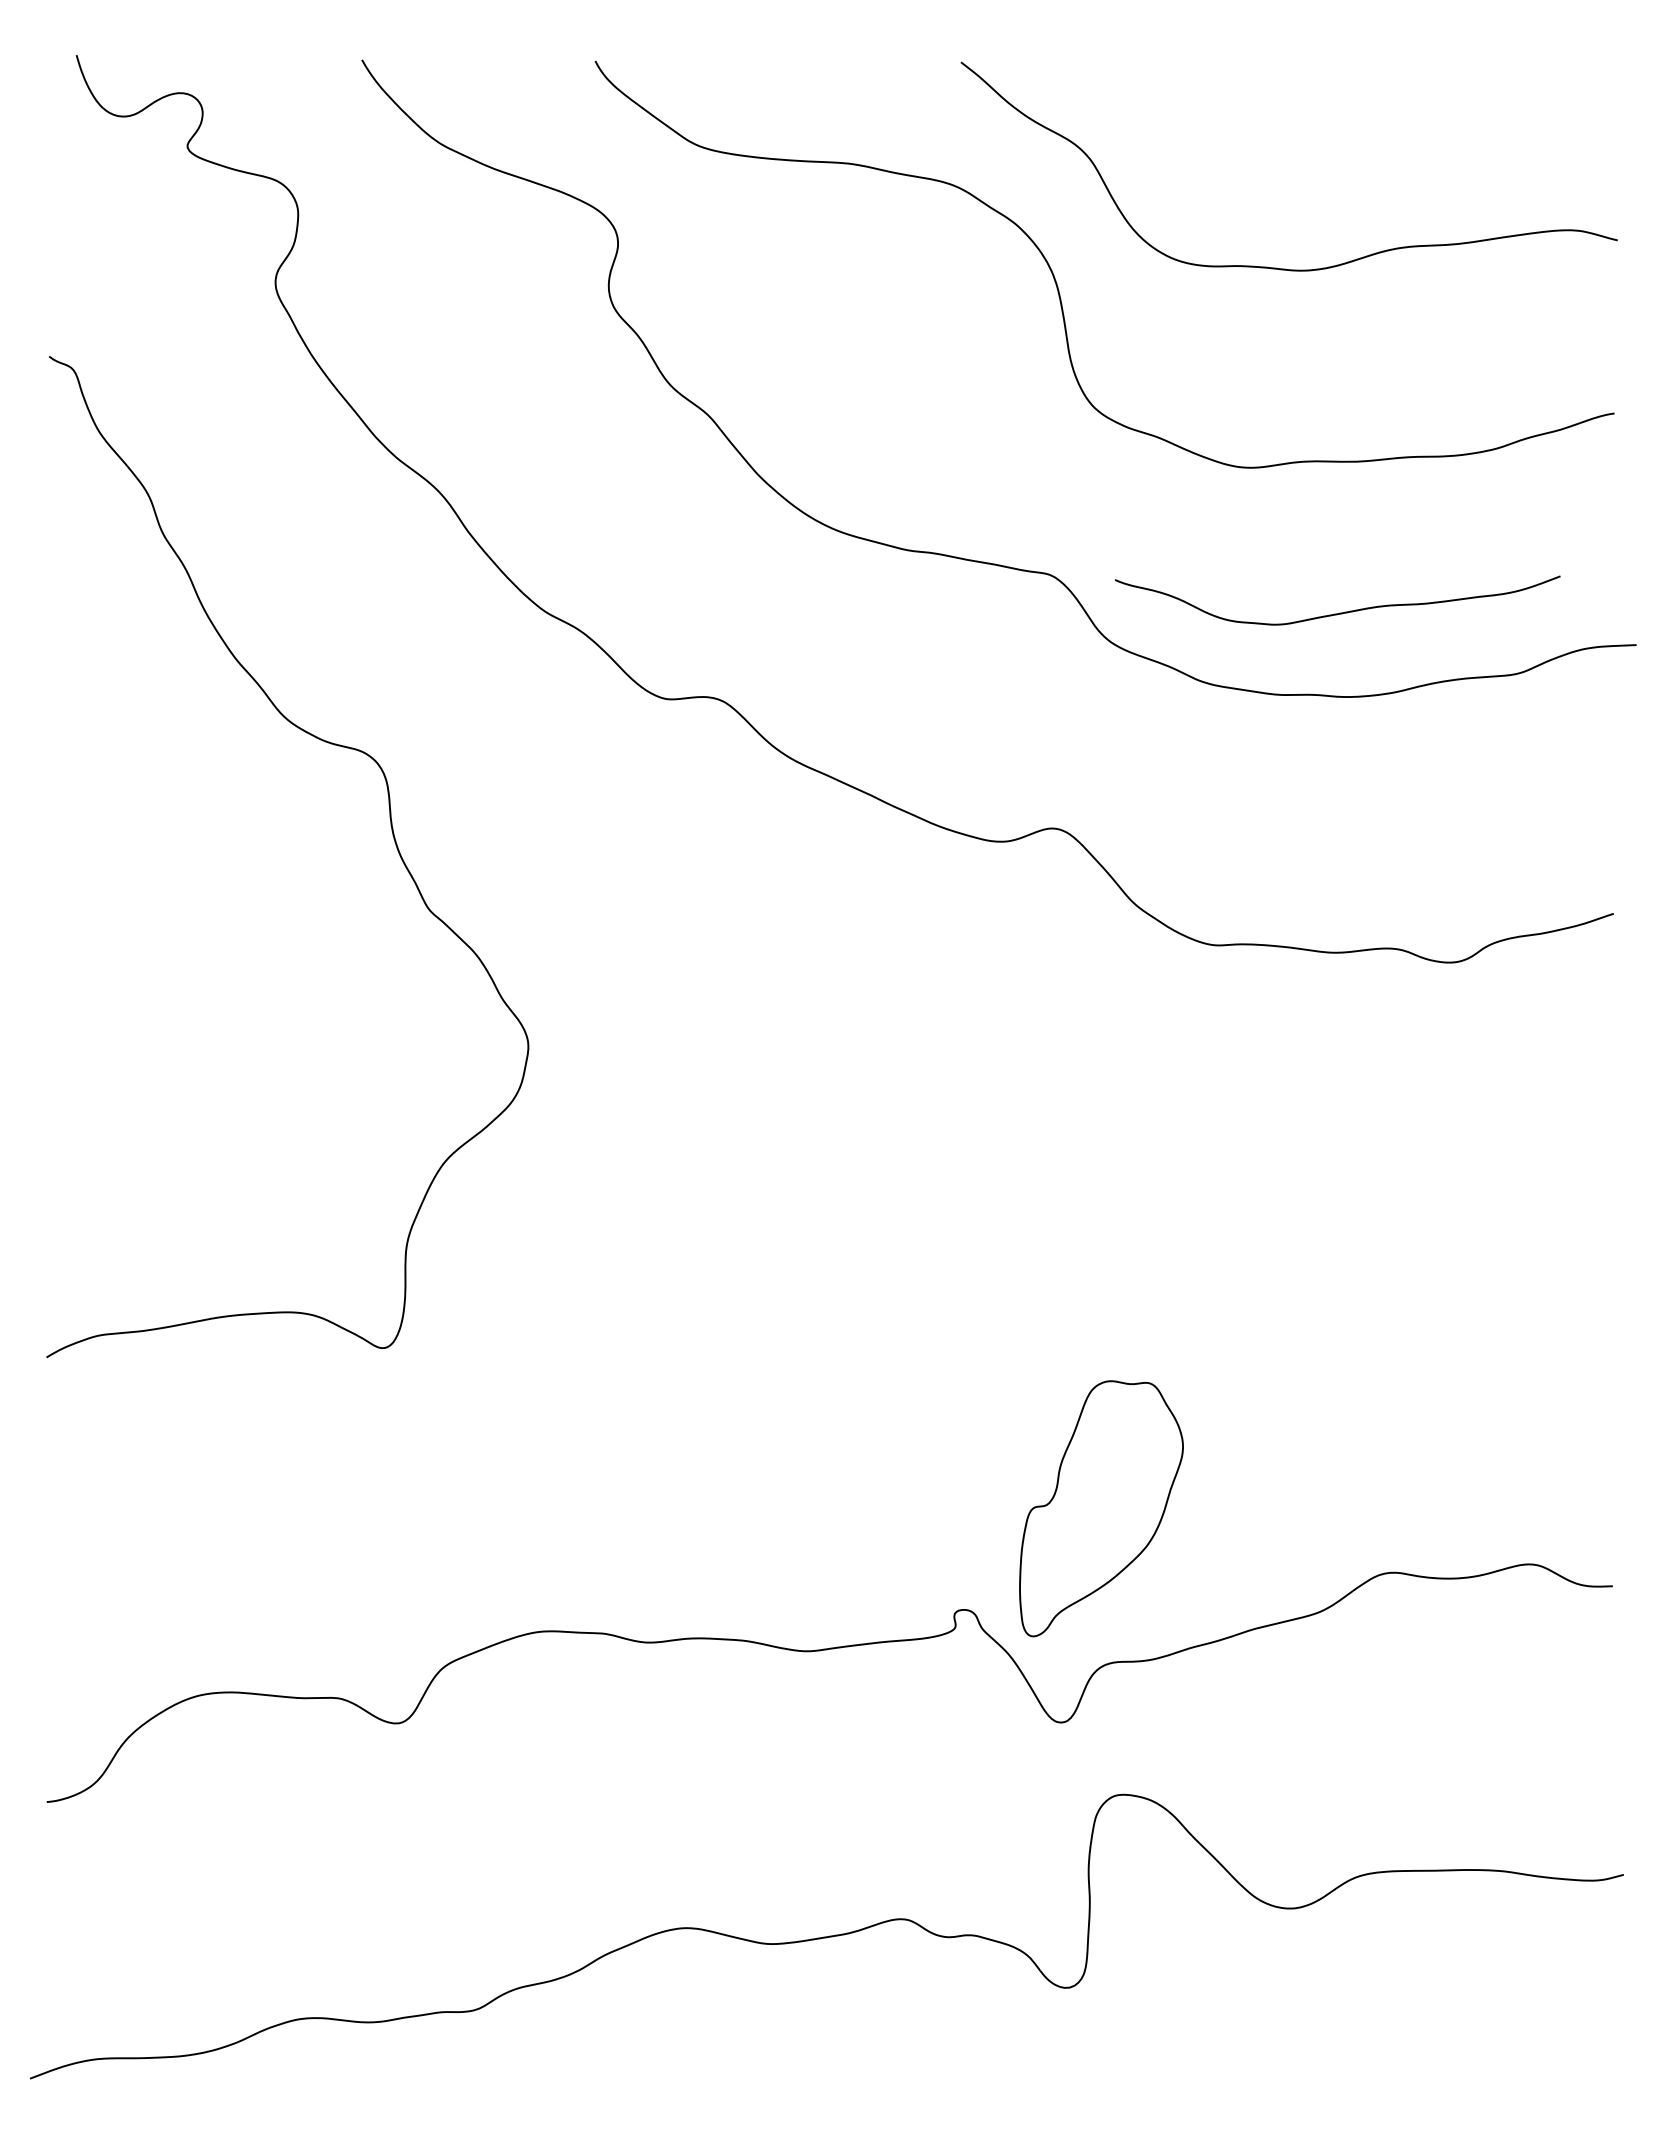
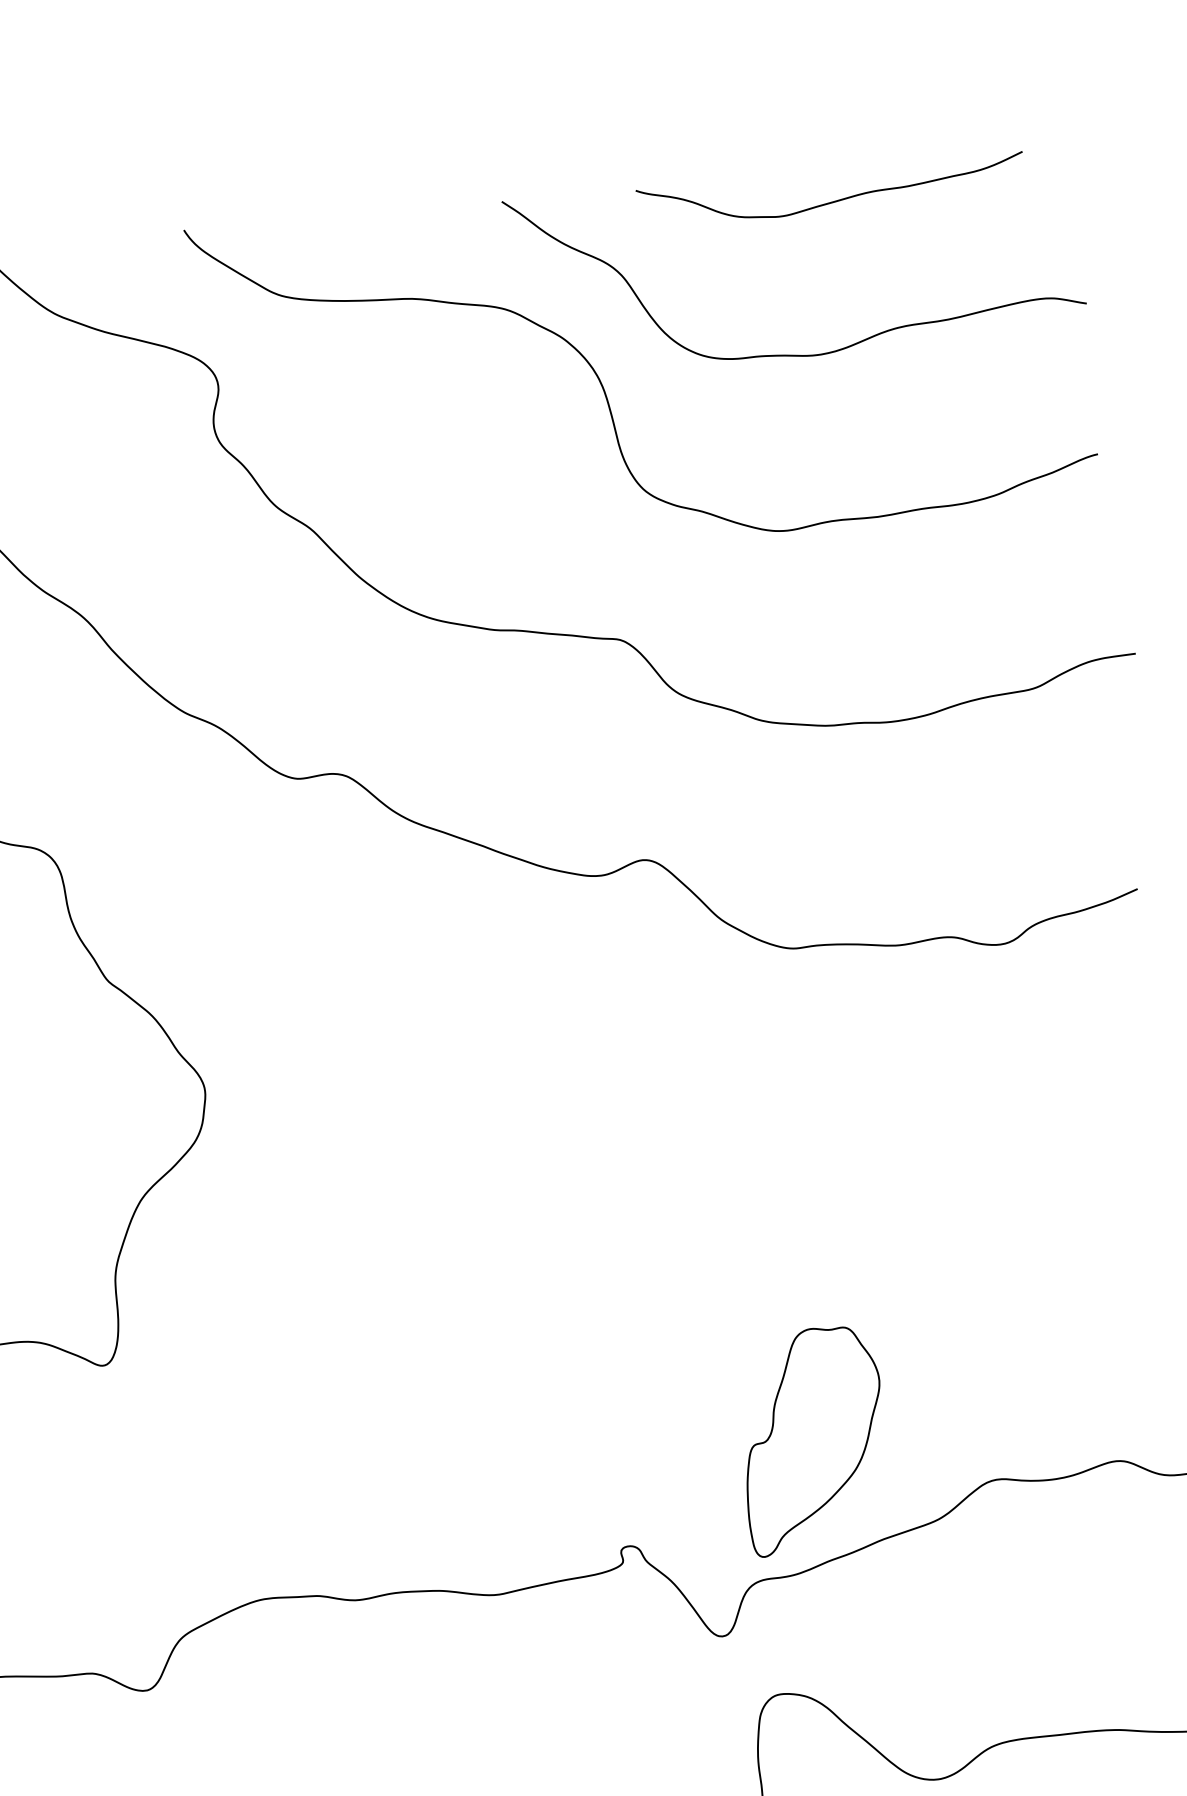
curve: (1339, 612) -> (833, 200), moved
part: (1101, 1508) -> (813, 1440), moved

